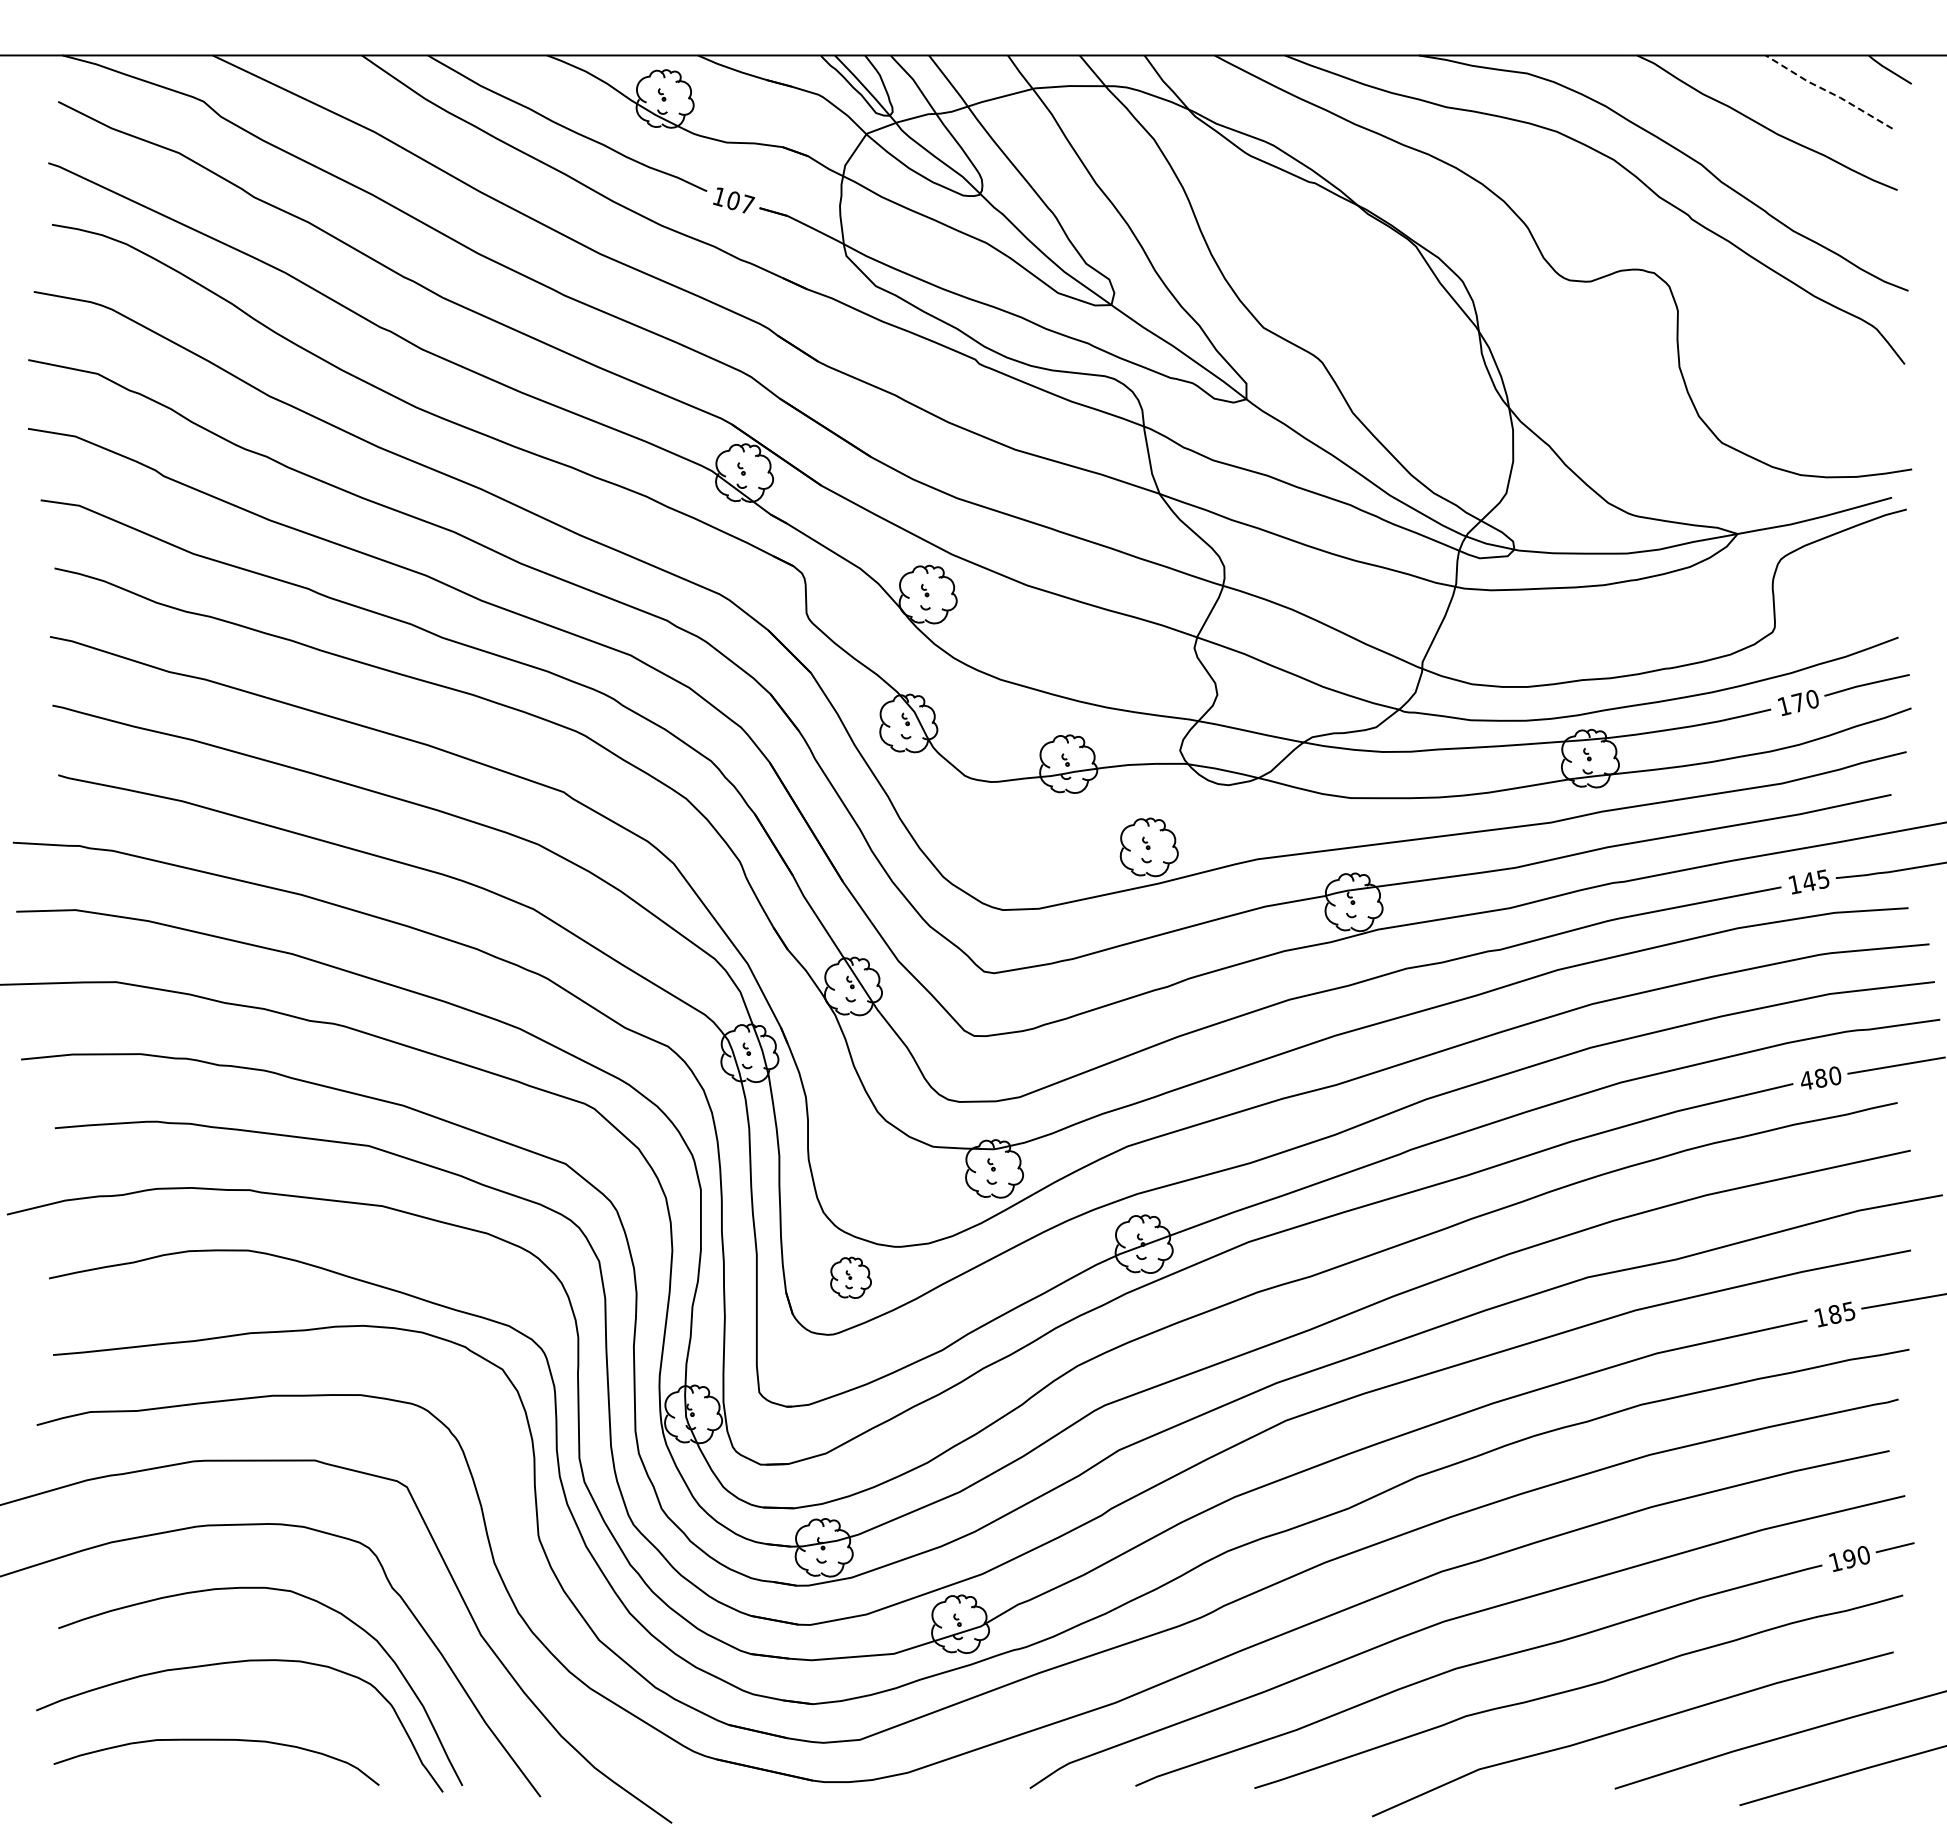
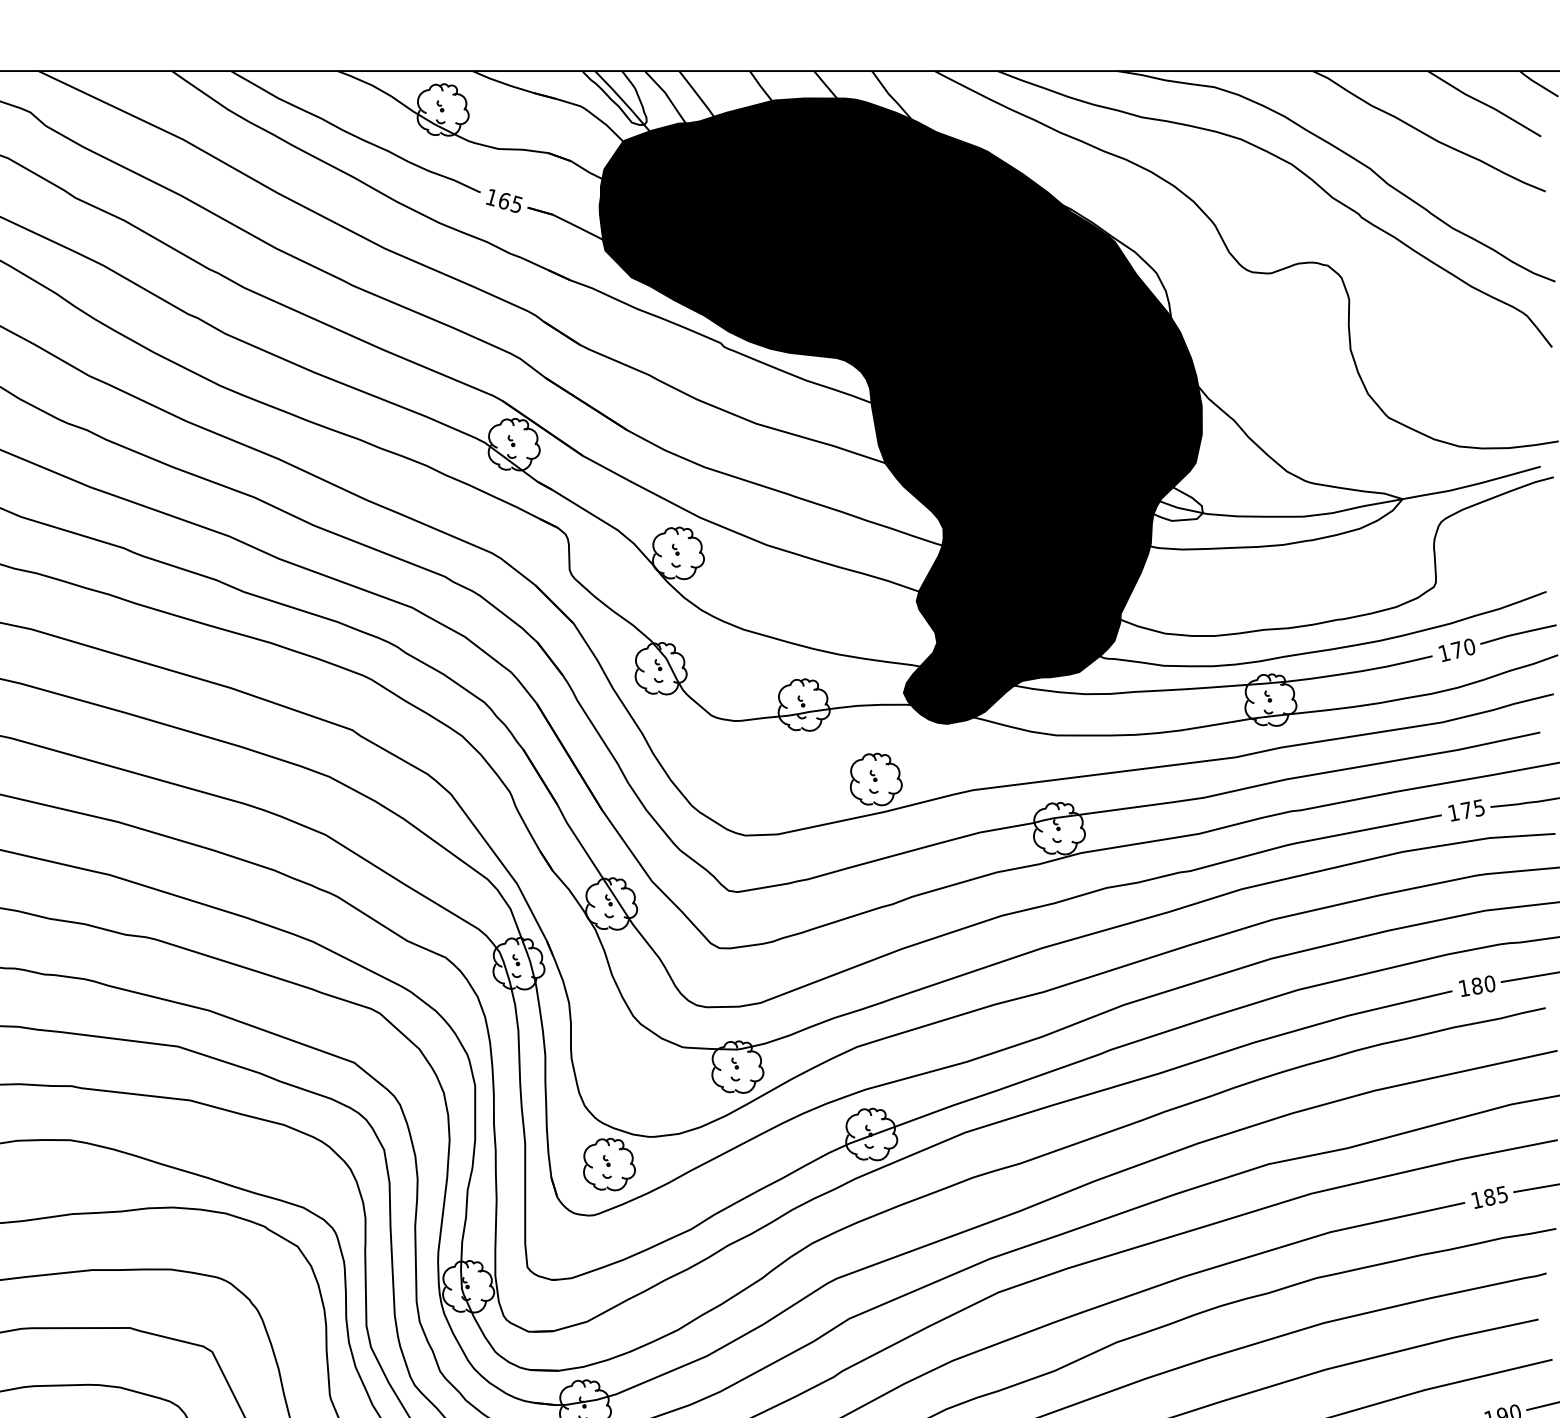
line: (1828, 92) -> (1483, 104), dashed -> solid
text: (741, 202) -> (511, 202), 107 -> 165
fill: (1176, 435) -> (900, 411), added
text: (1808, 881) -> (1466, 810), 145 -> 175
text: (1806, 1080) -> (1464, 988), 480 -> 180
part: (850, 1277) -> (608, 1164), size x1.43

